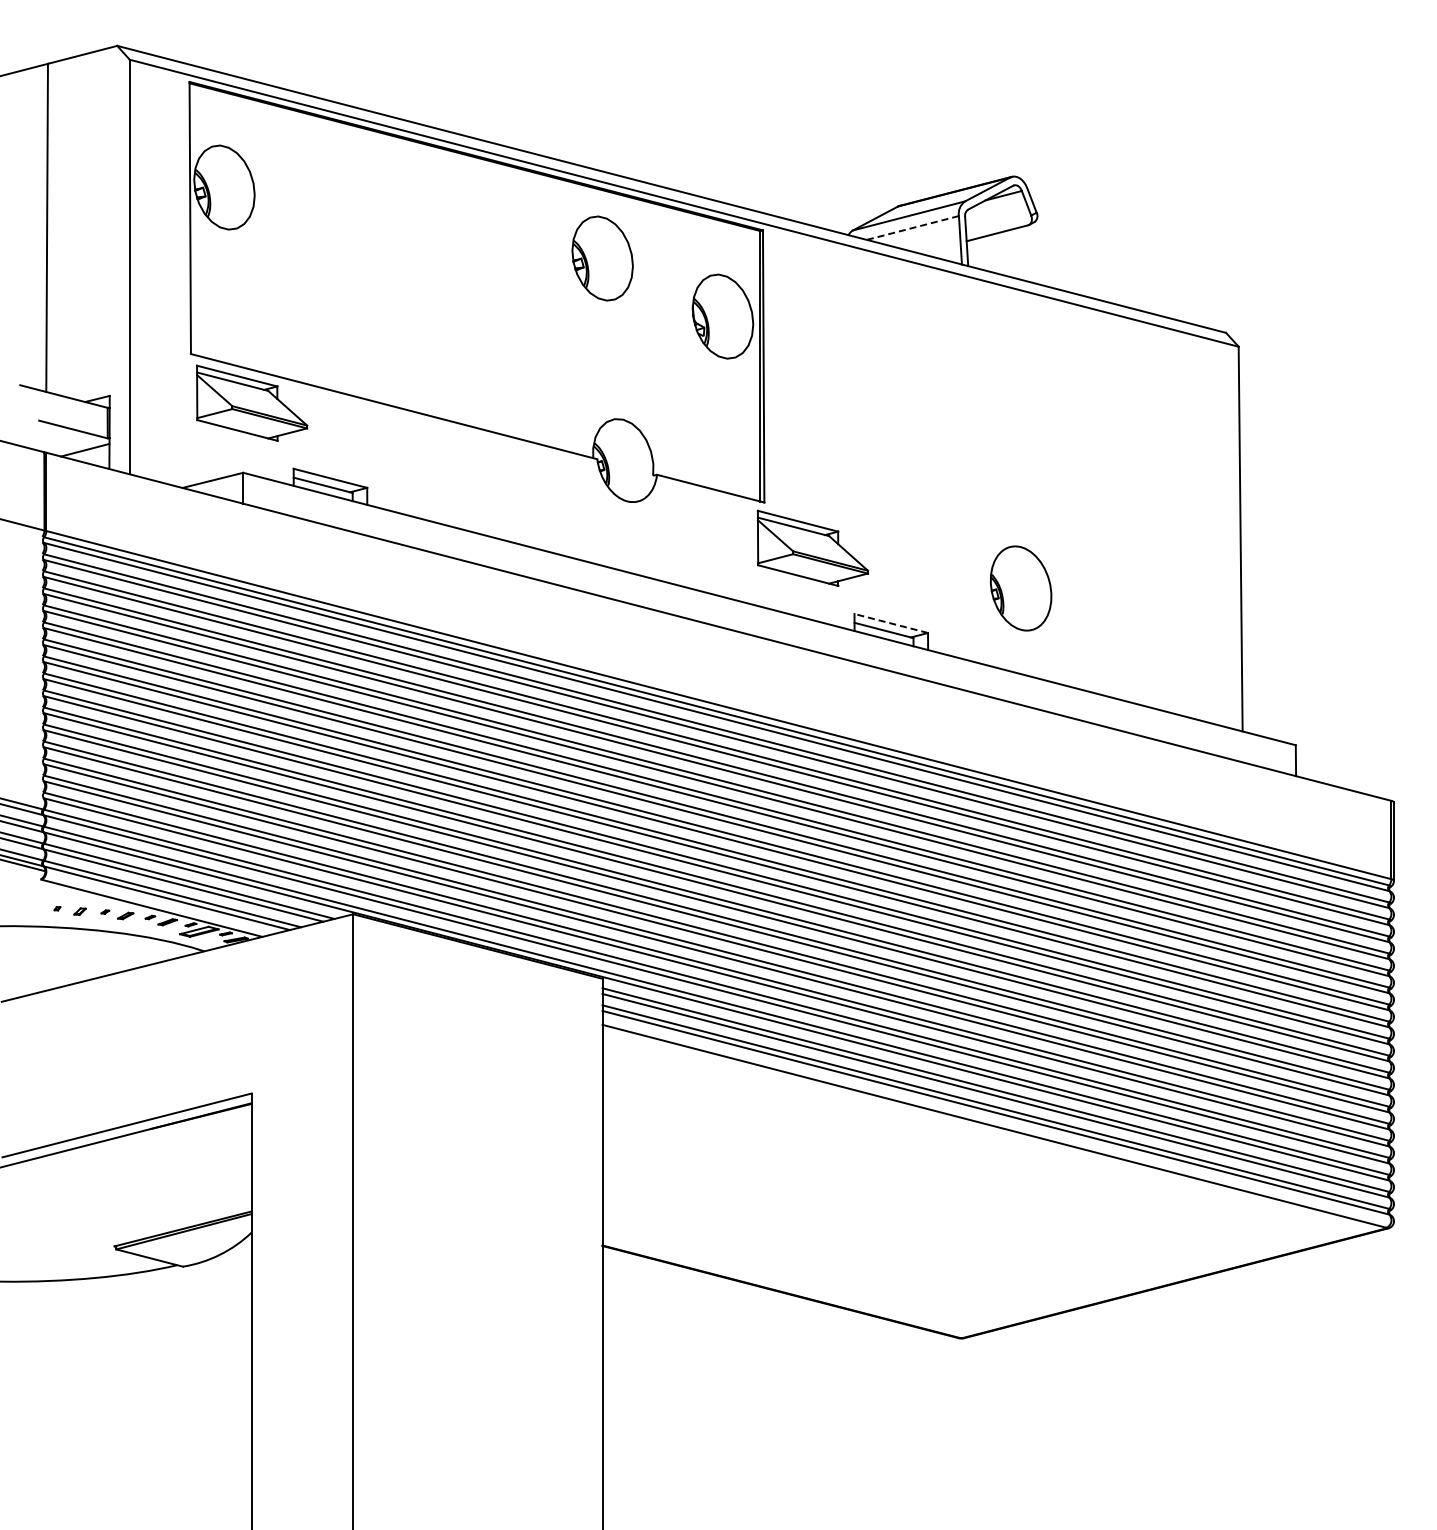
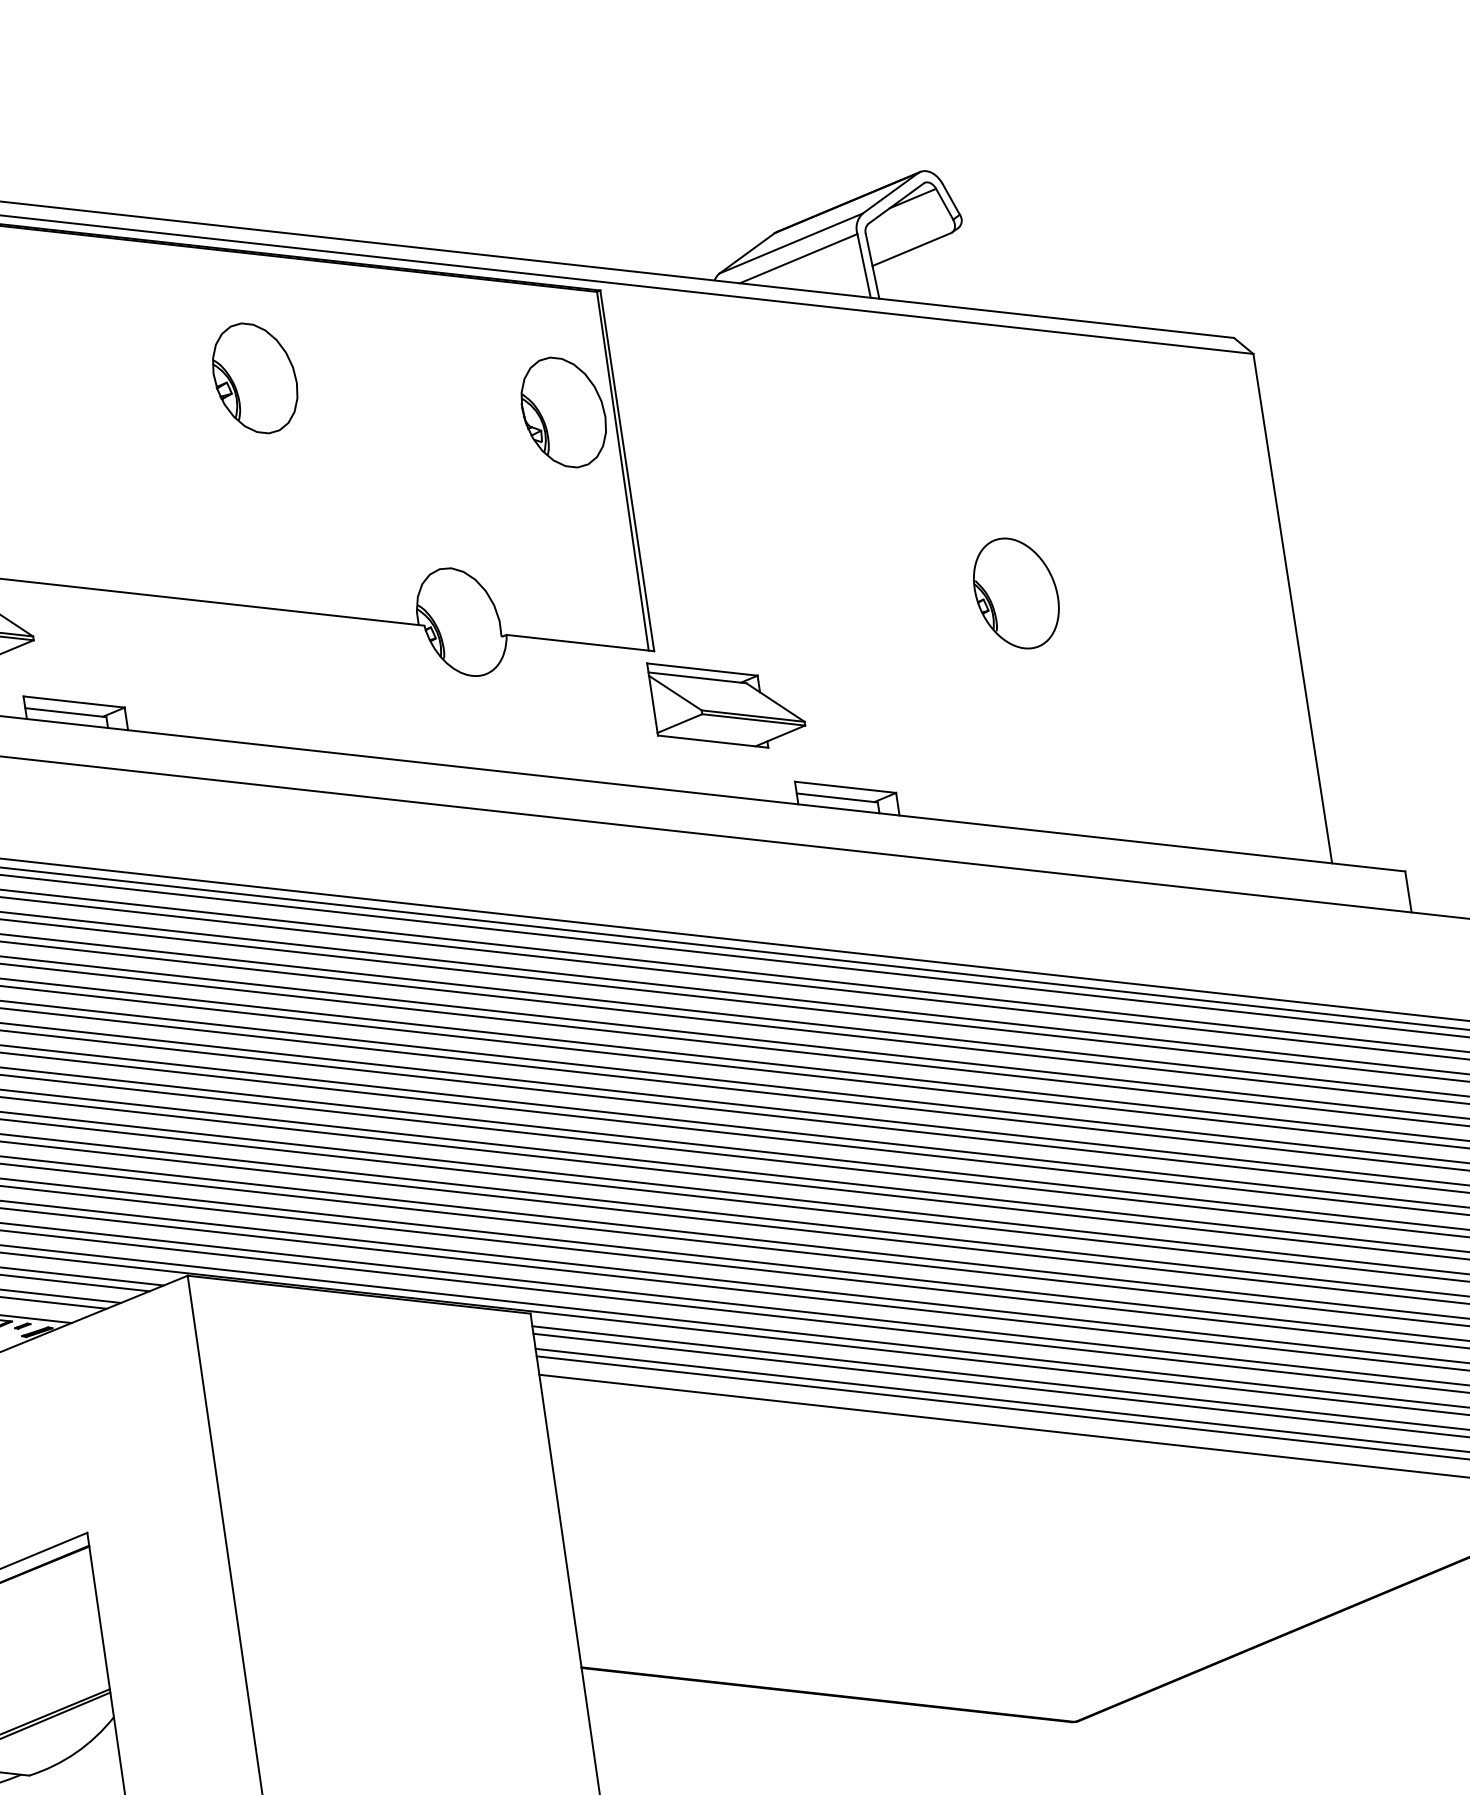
line: (912, 227) -> (798, 258), dashed -> solid
part: (602, 258) -> (254, 378), moved
part: (1020, 588) -> (1015, 593), moved
line: (891, 623) -> (845, 787), dashed -> solid

